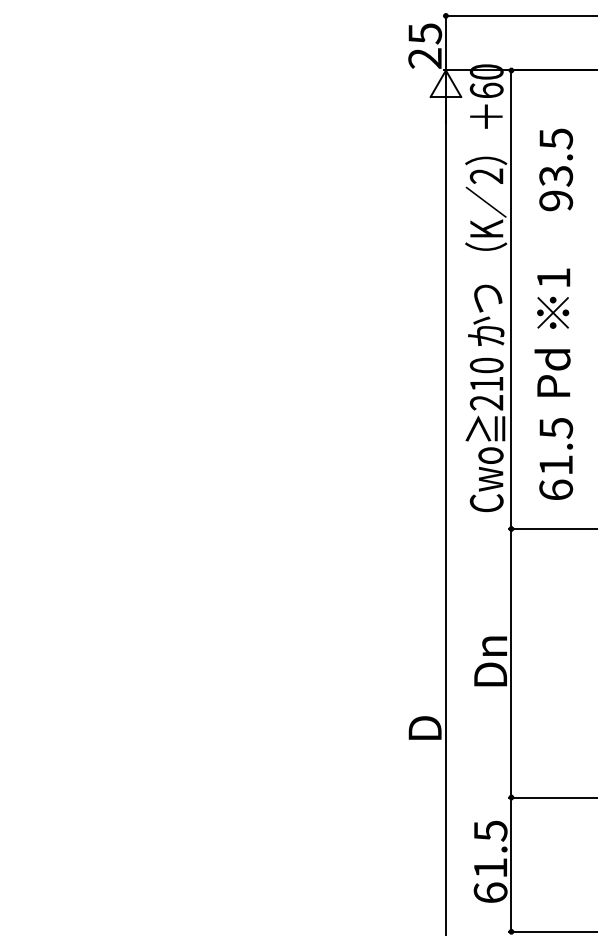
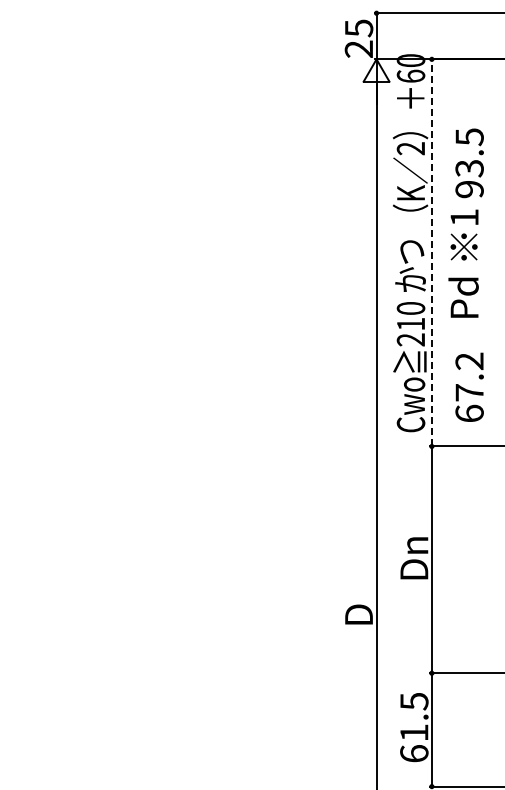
text: (555, 170) -> (469, 163), moved
line: (510, 299) -> (431, 252), solid -> dashed
text: (552, 332) -> (463, 263), moved
text: (555, 446) -> (469, 376), 61.5 -> 67.2

